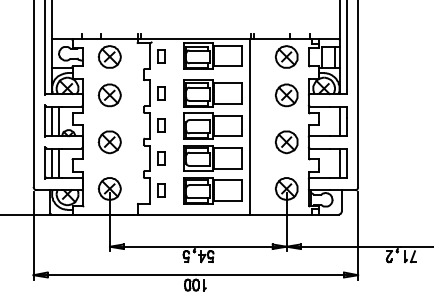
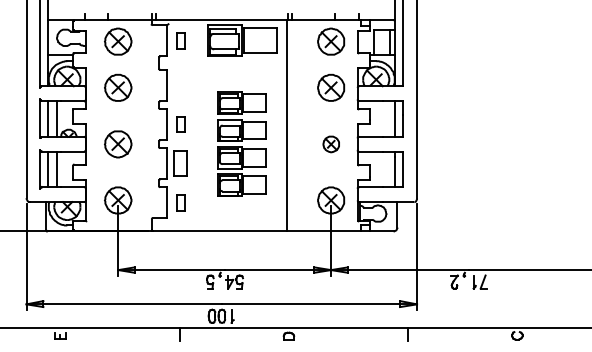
part: (161, 93) -> (180, 85), removed
part: (213, 141) -> (242, 143), size x0.7
part: (287, 142) -> (331, 144), size x0.6
part: (161, 158) -> (180, 163), size x1.6

